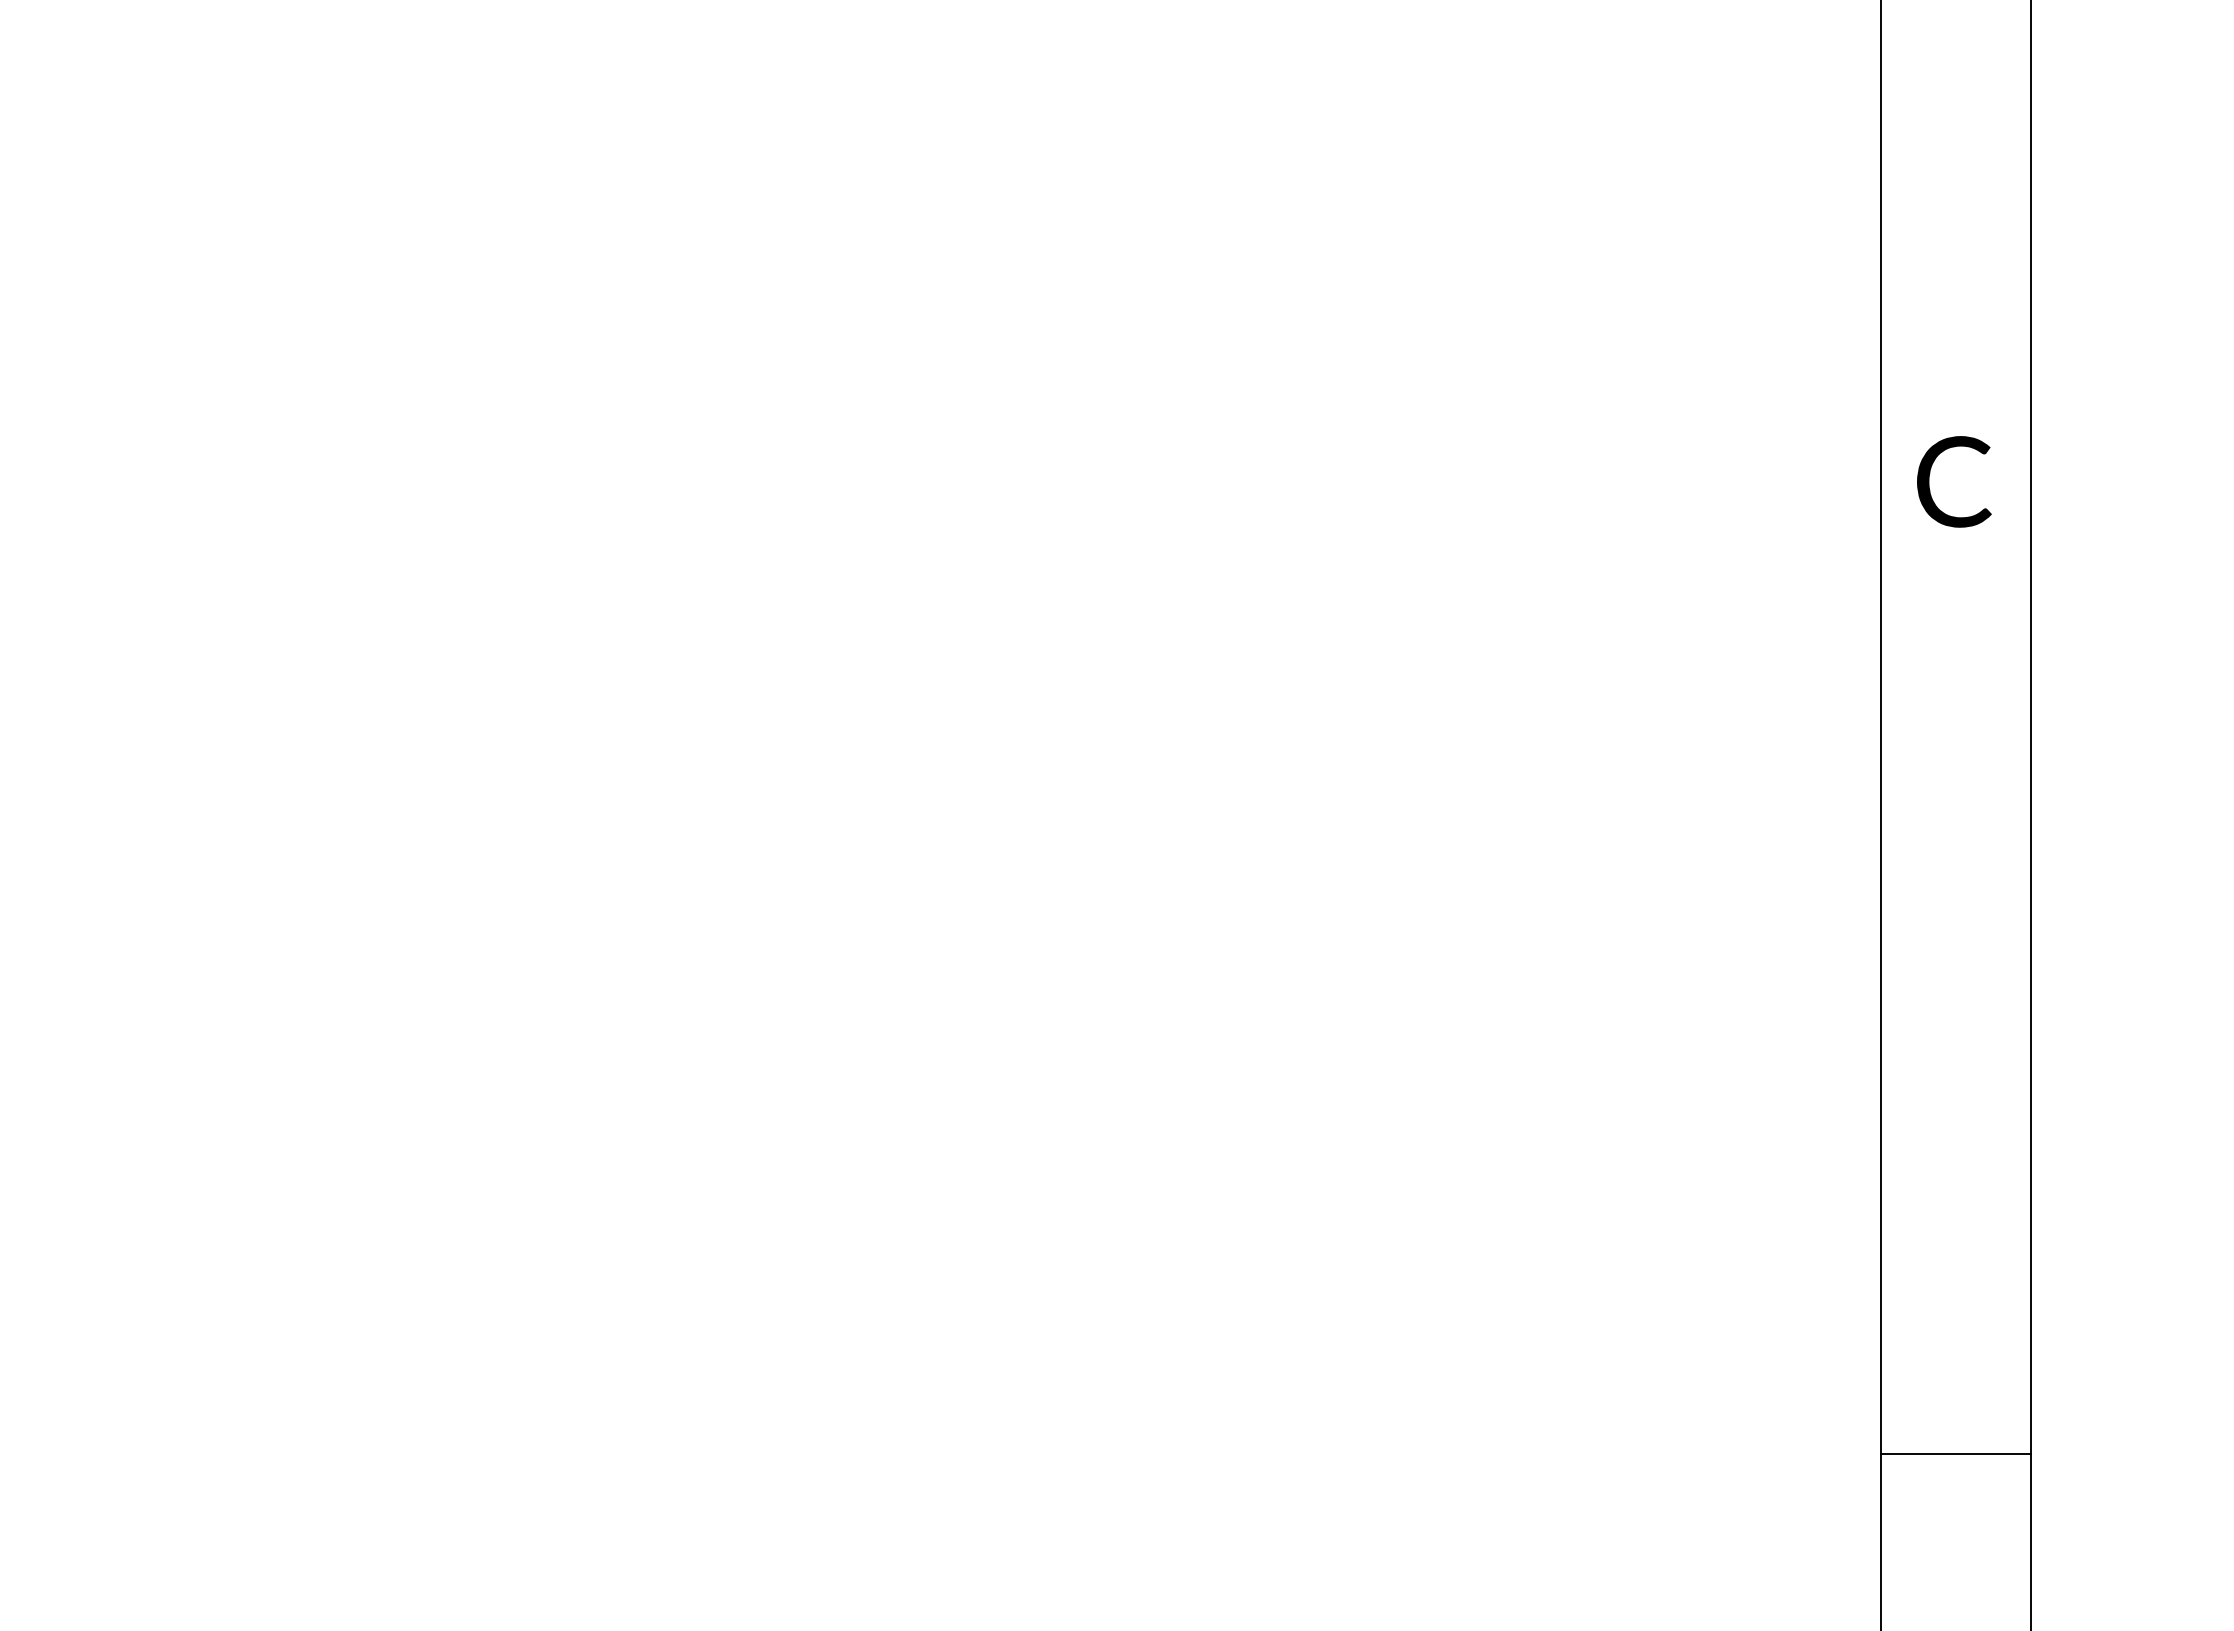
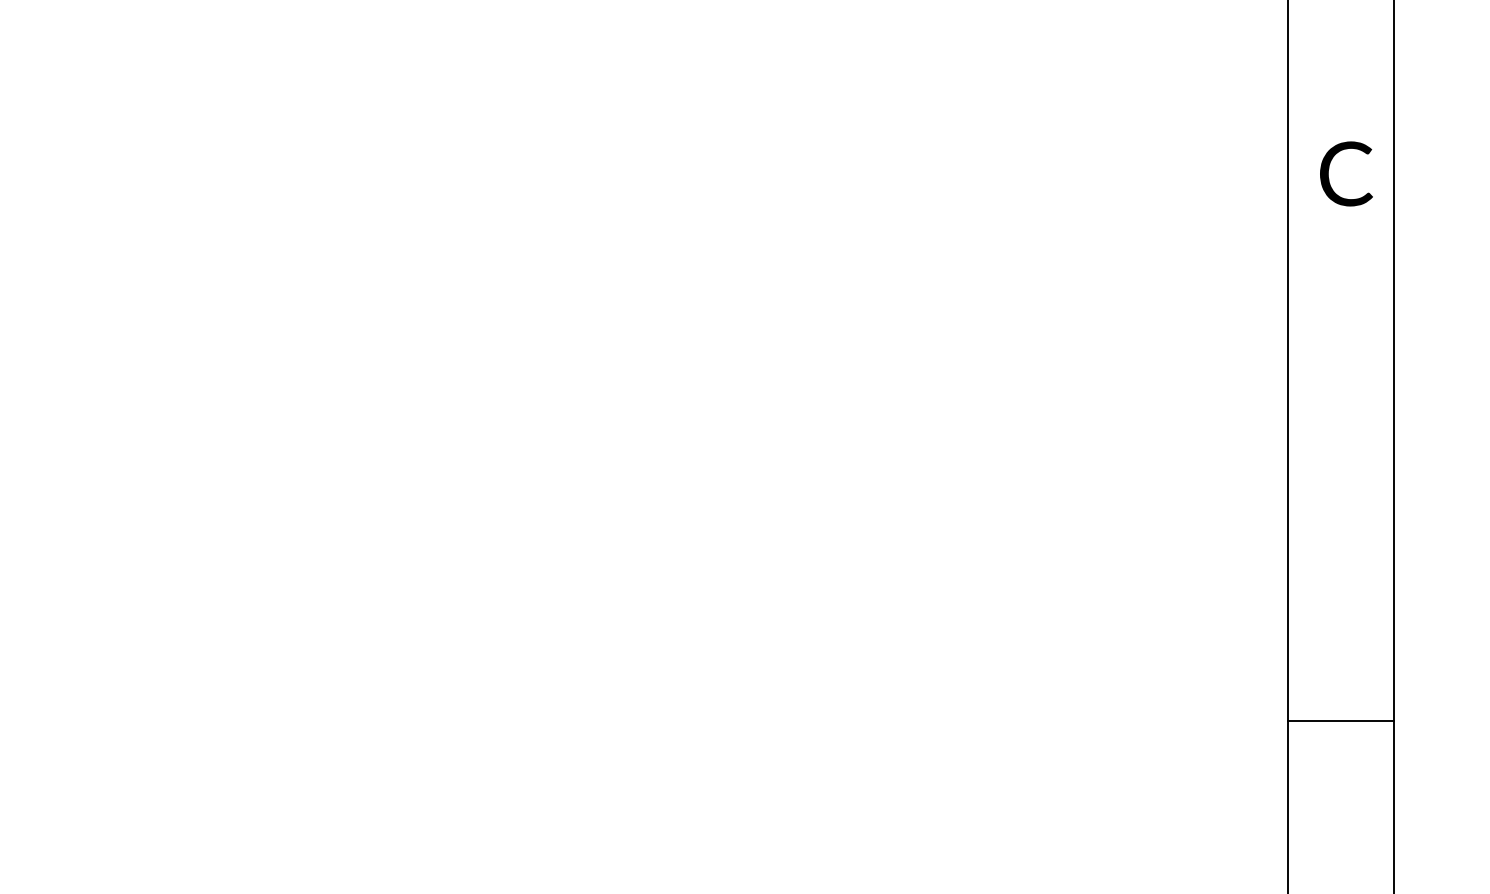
text: (1954, 481) -> (1346, 173), moved
line: (1955, 1453) -> (1340, 720), moved

